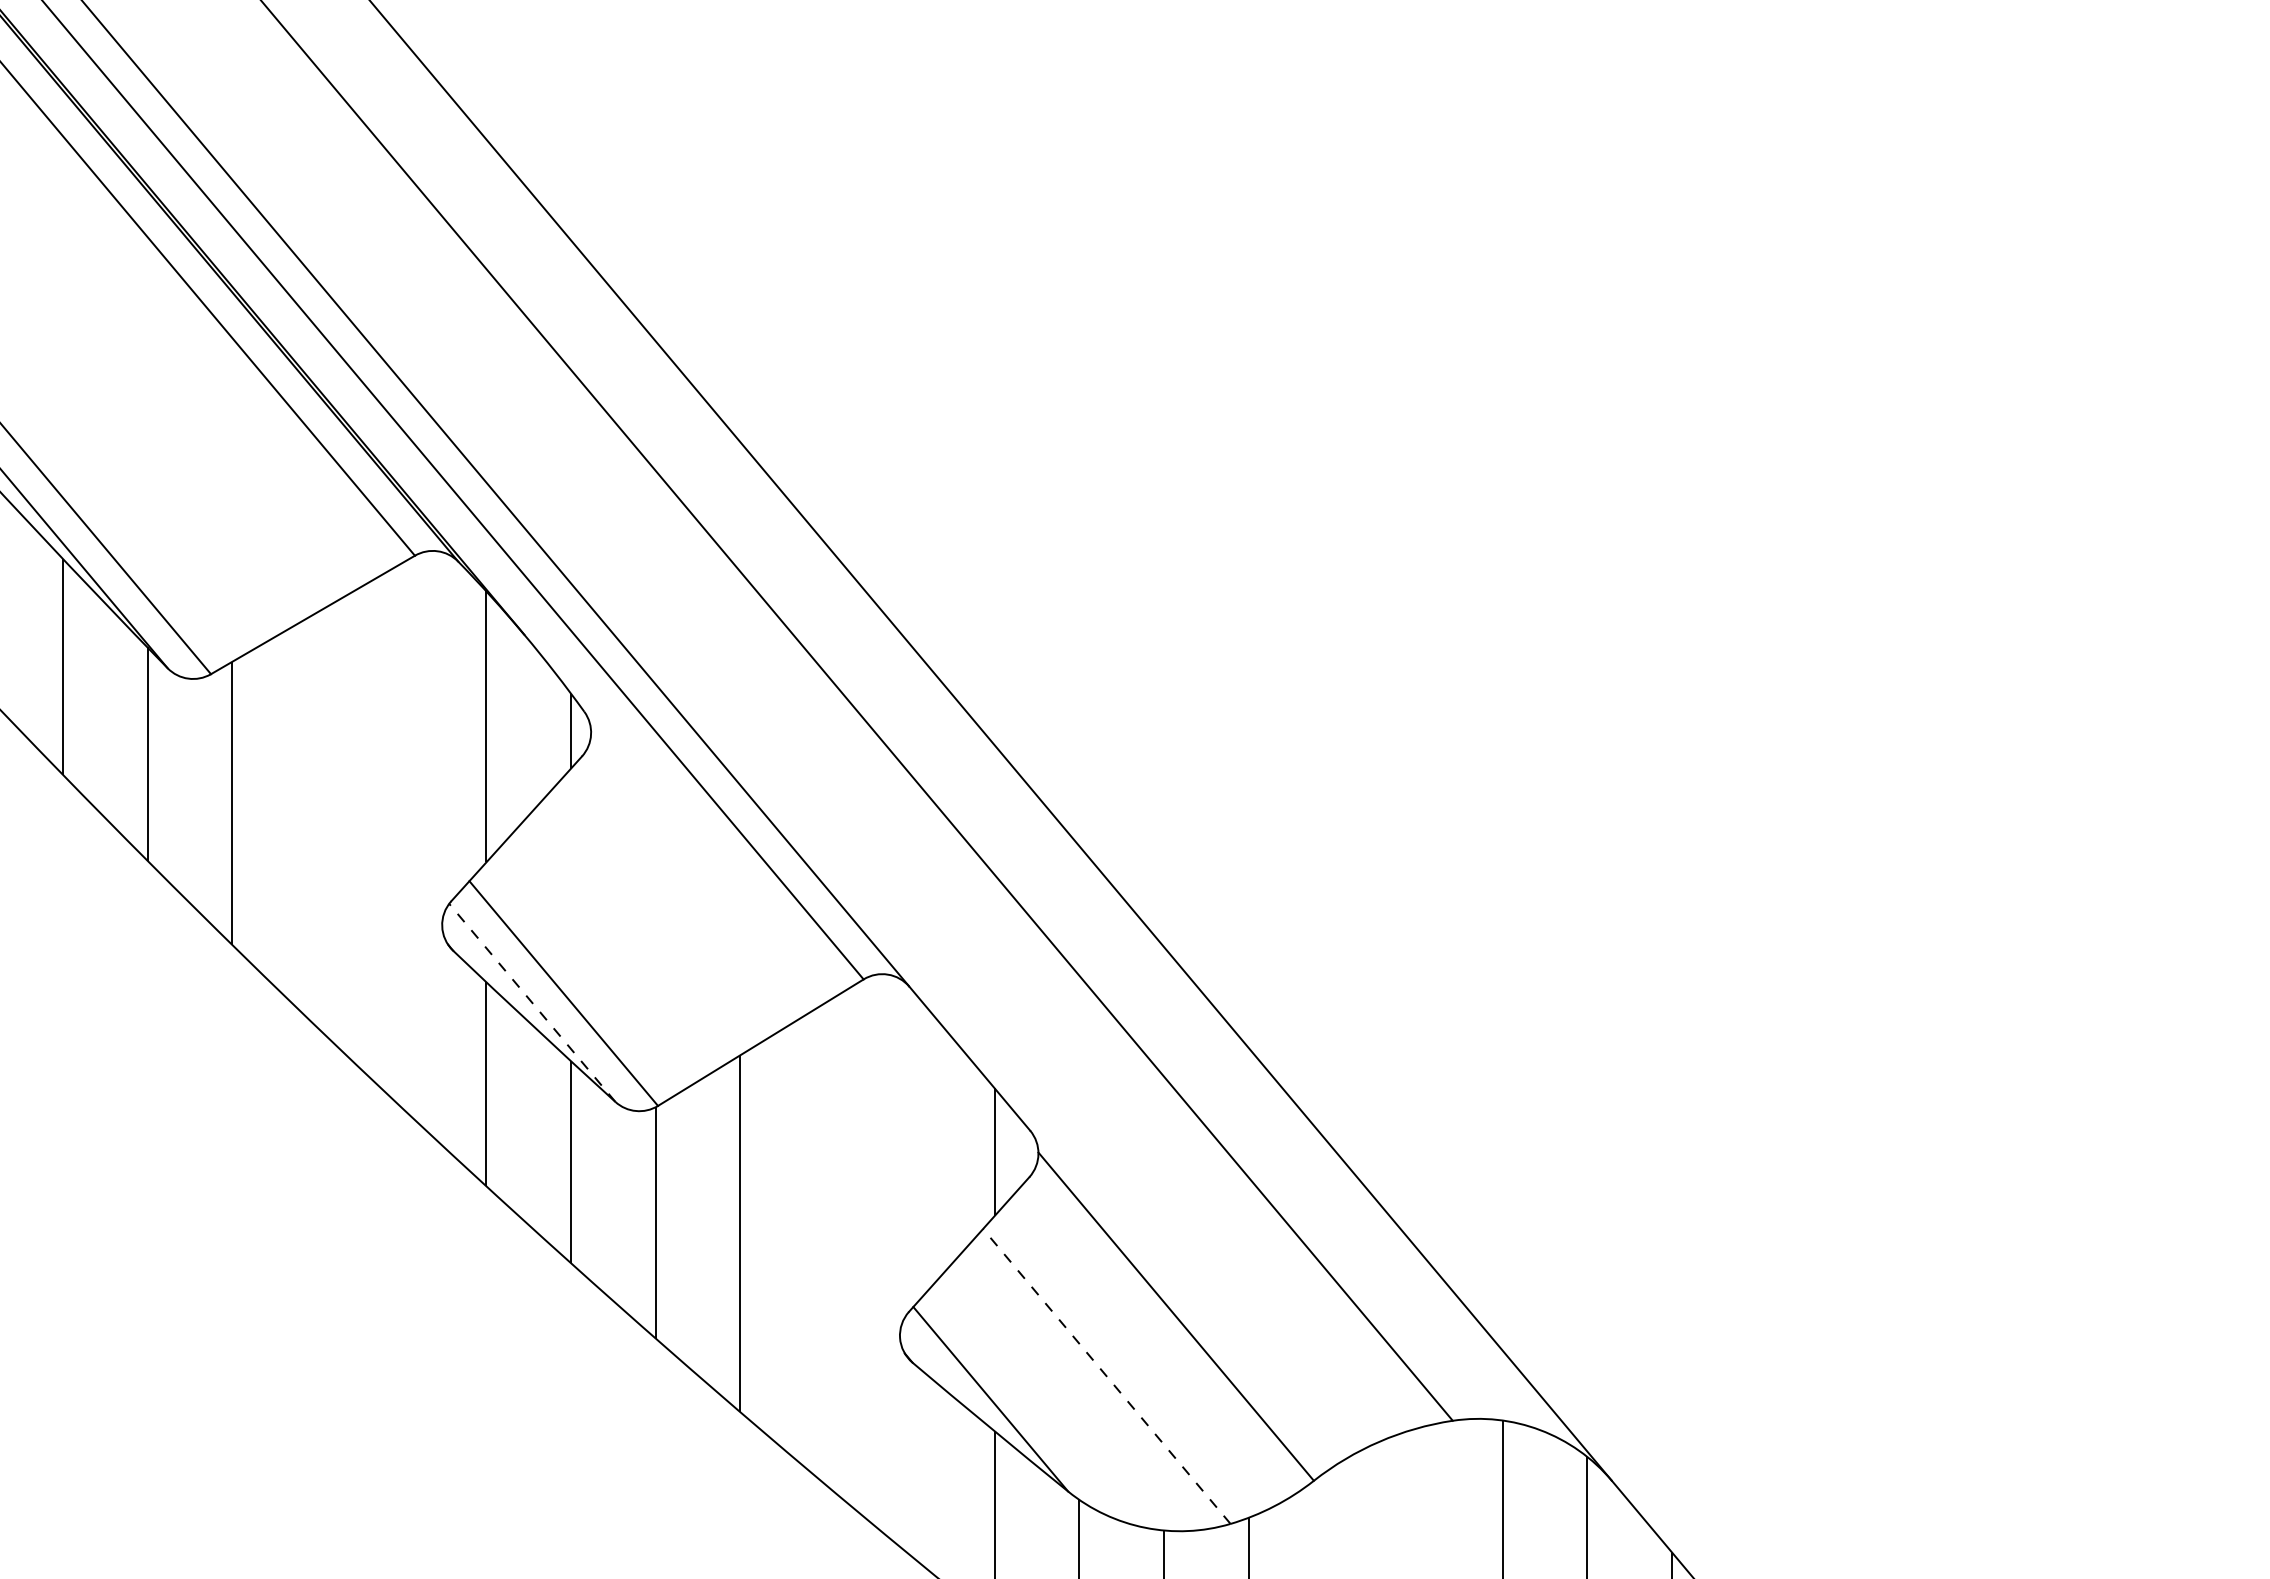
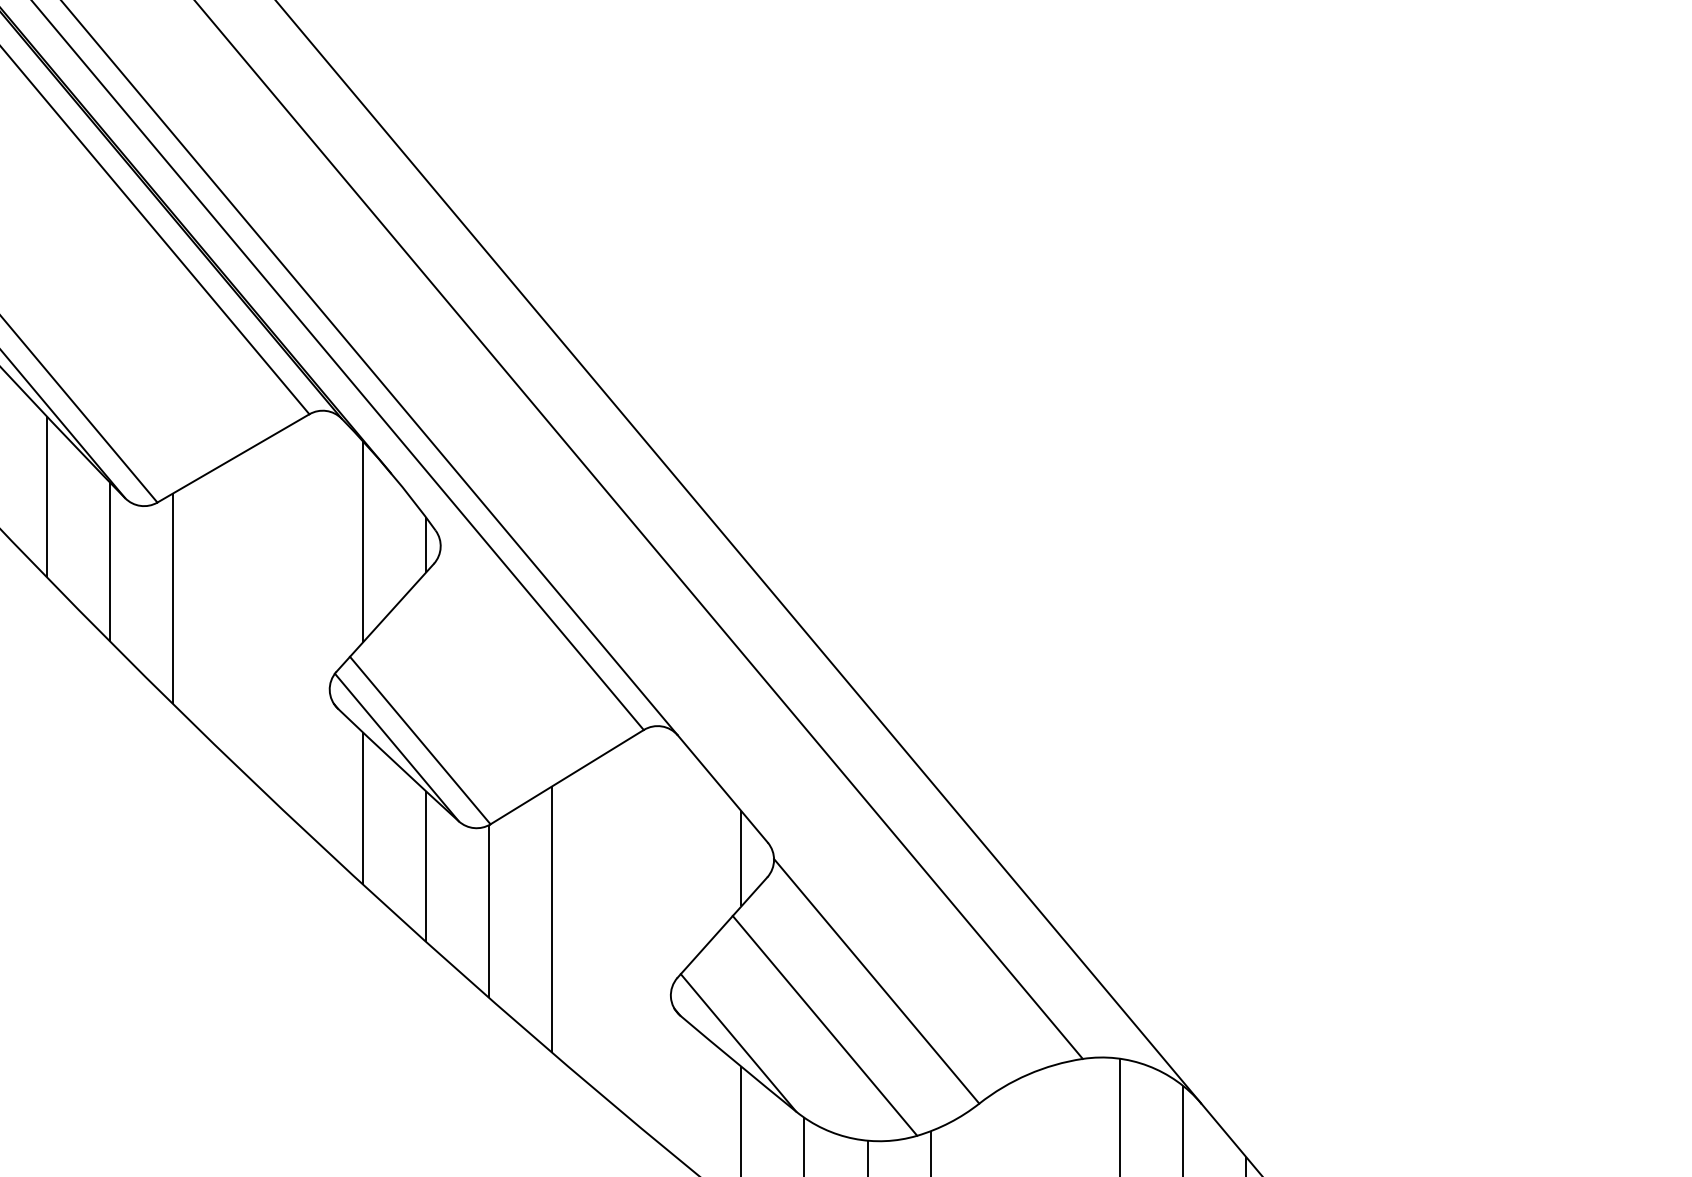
line: (532, 1002) -> (397, 747), dashed -> solid
line: (1106, 1376) -> (824, 1025), dashed -> solid

